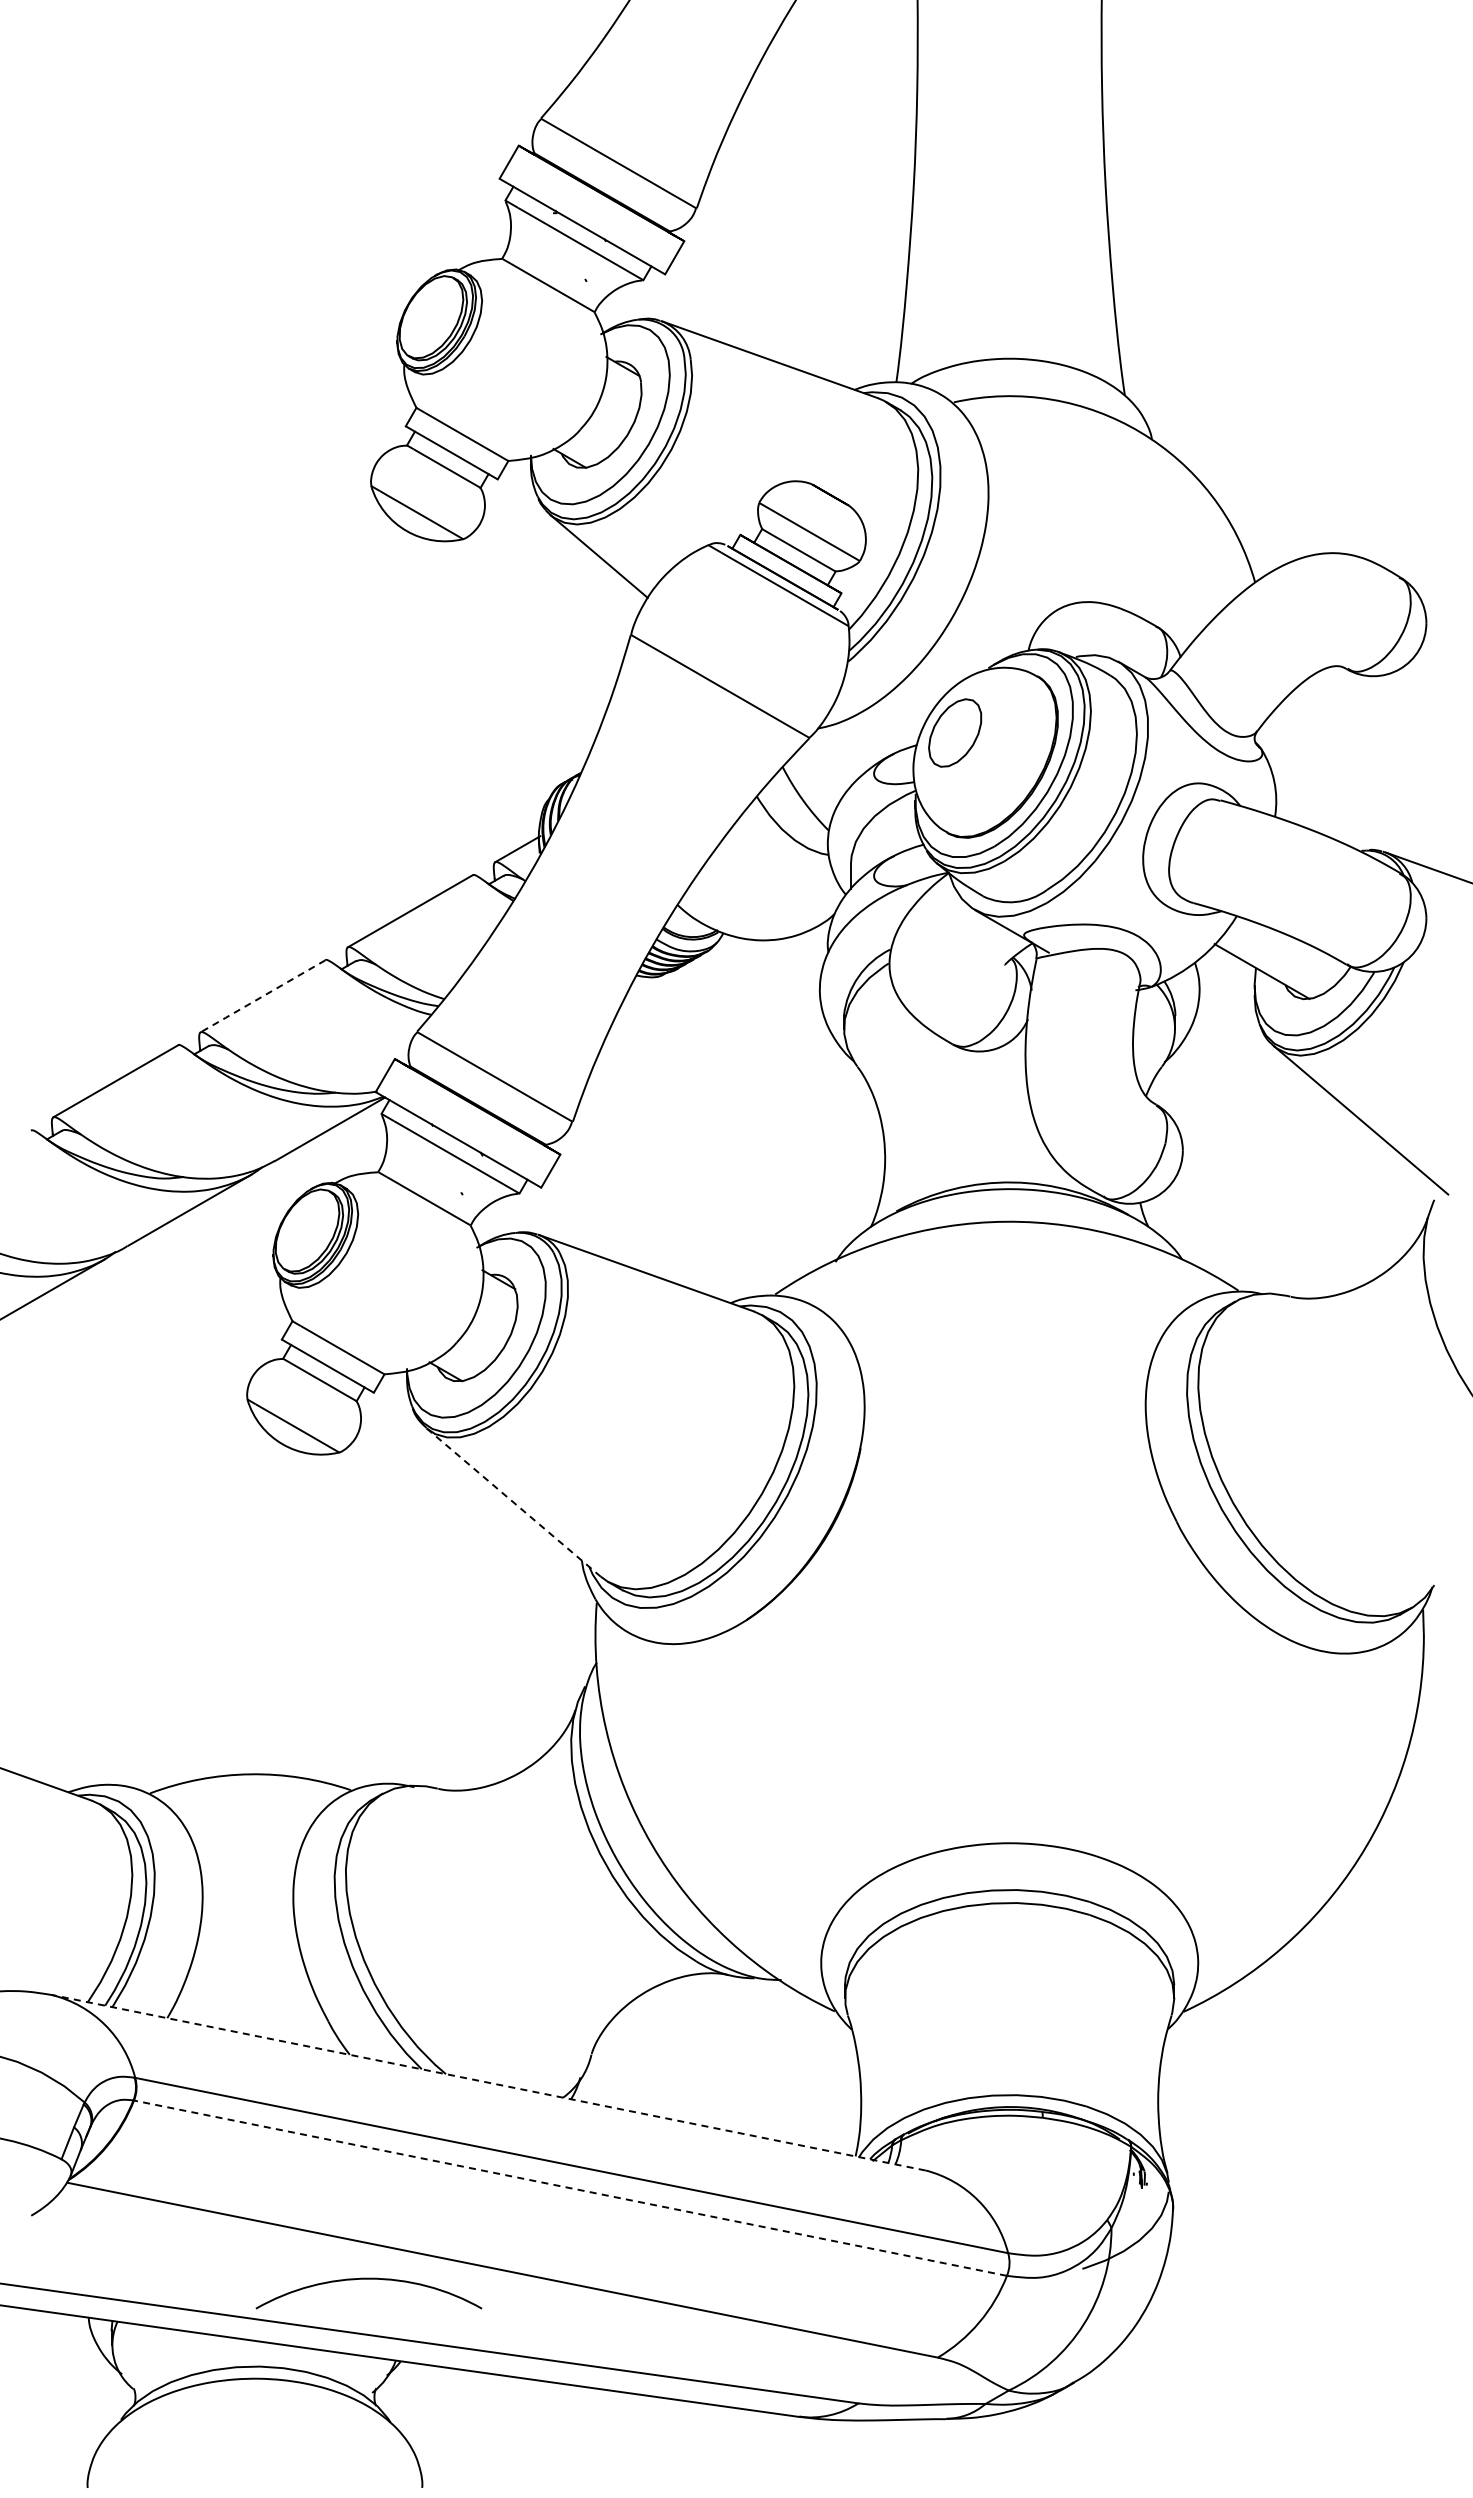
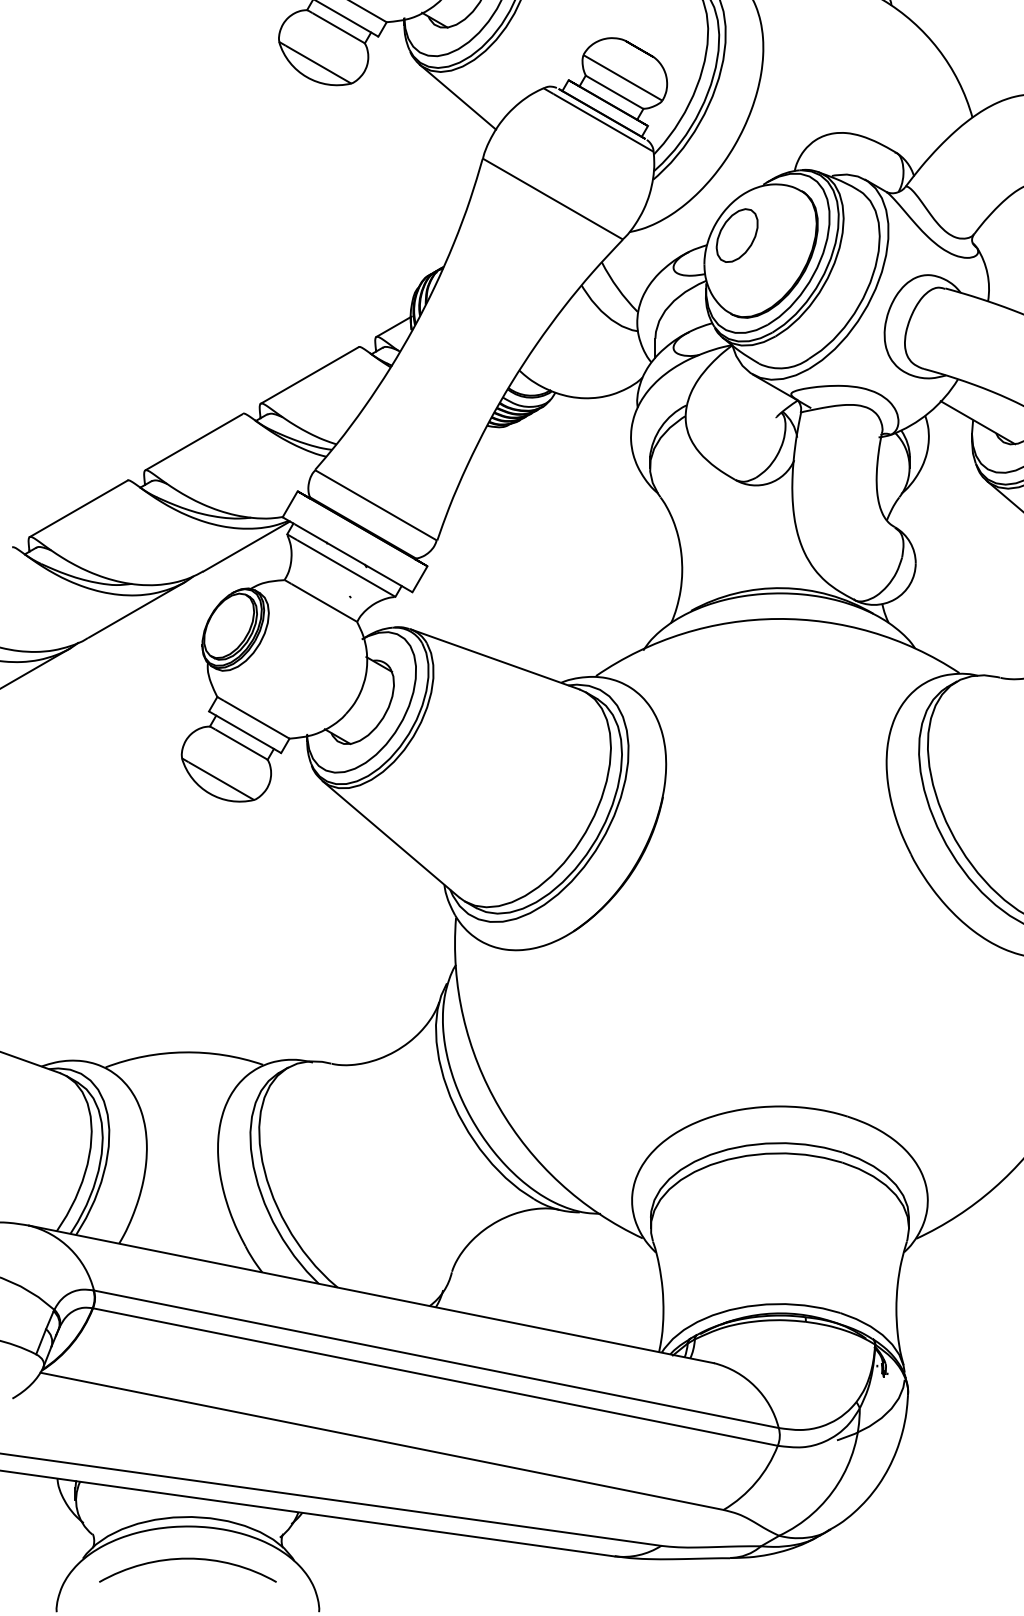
line: (262, 996) -> (193, 442), dashed -> solid
line: (514, 1502) -> (391, 839), dashed -> solid
line: (488, 2082) -> (371, 1294), dashed -> solid
line: (569, 2188) -> (434, 1377), dashed -> solid
arc: (368, 2279) -> (187, 1559), moved

